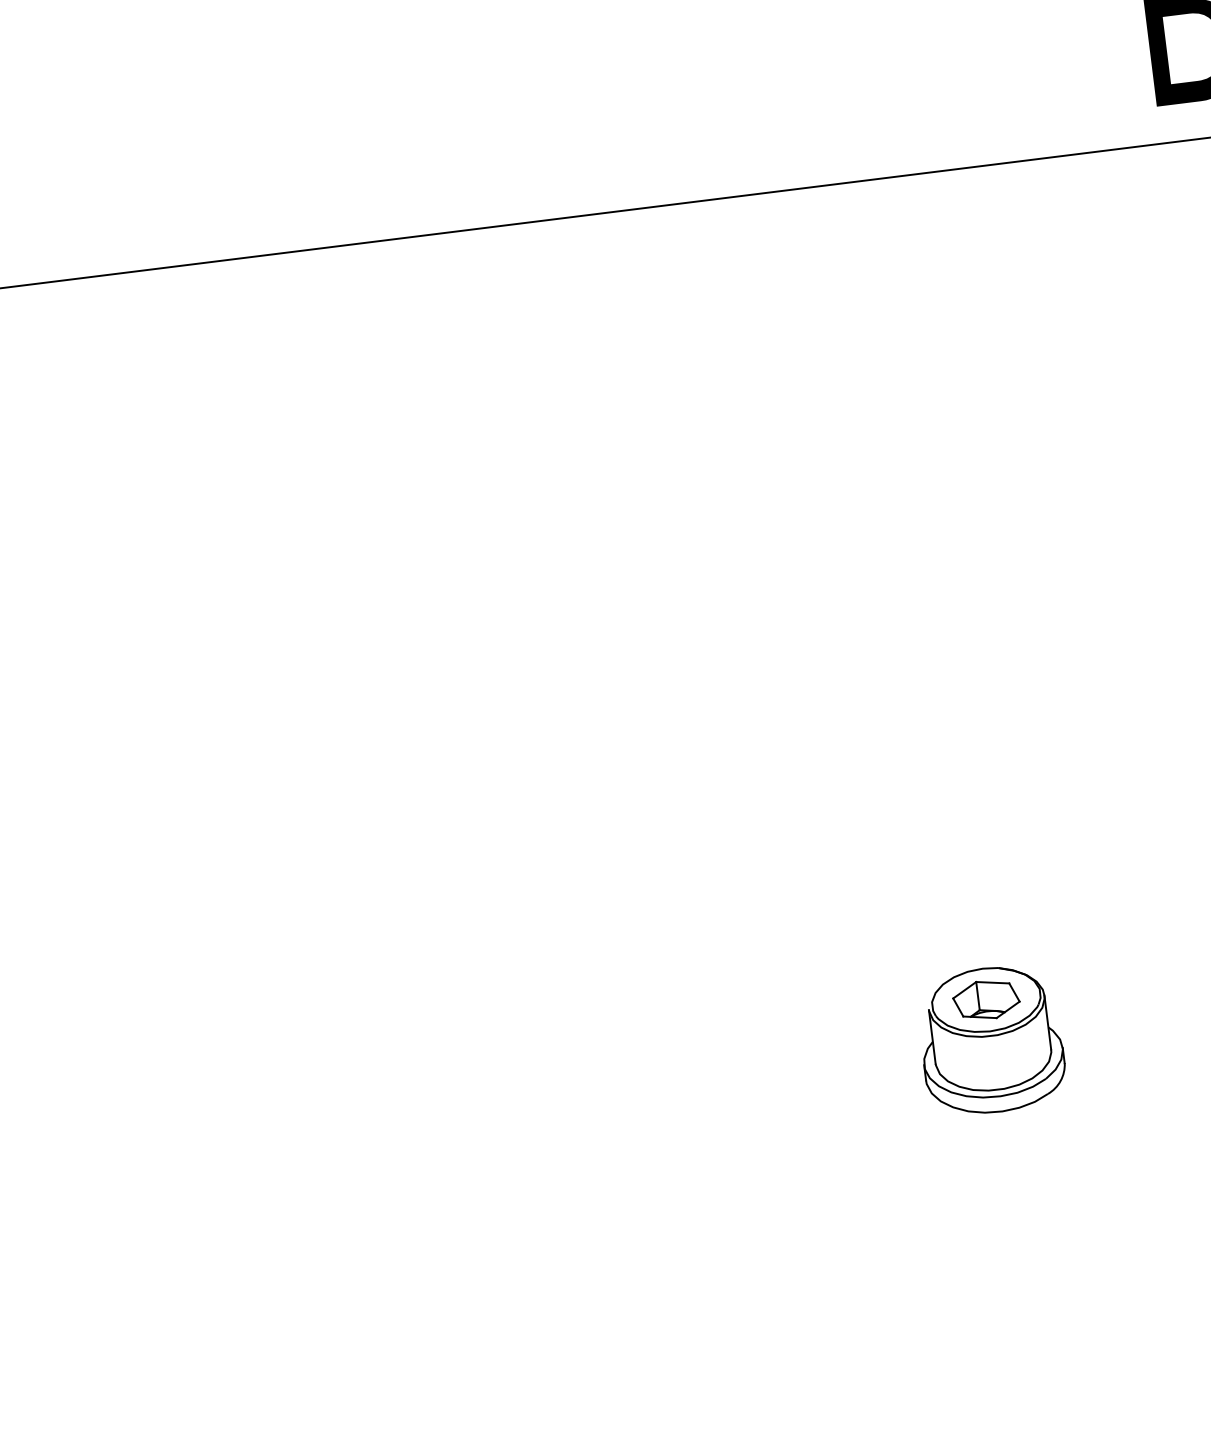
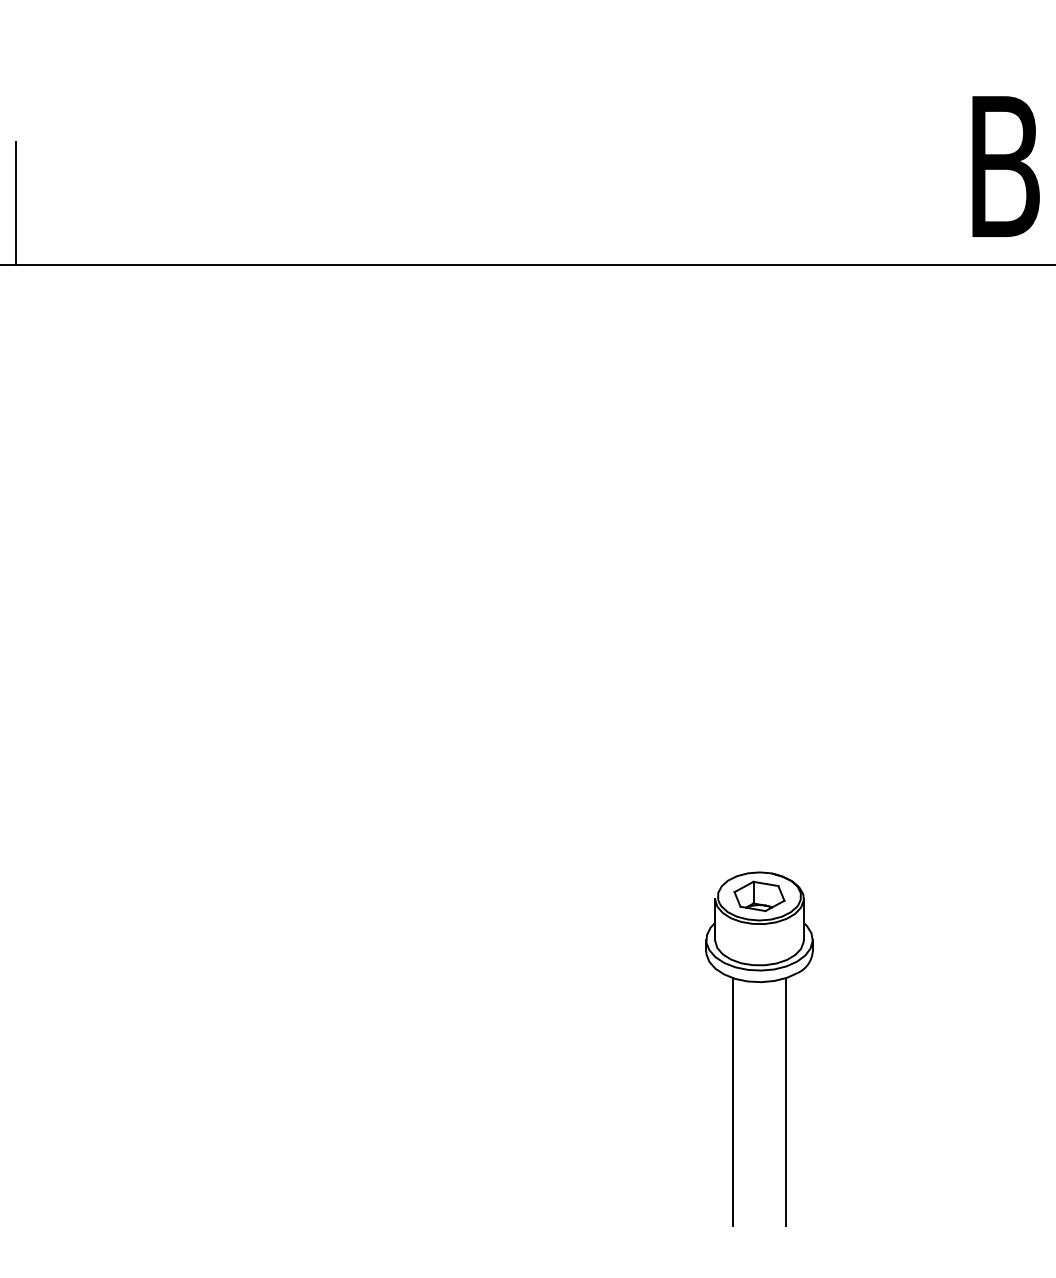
line: (1054, 1262) -> (786, 1101), added
line: (984, 1271) -> (732, 1101), added

